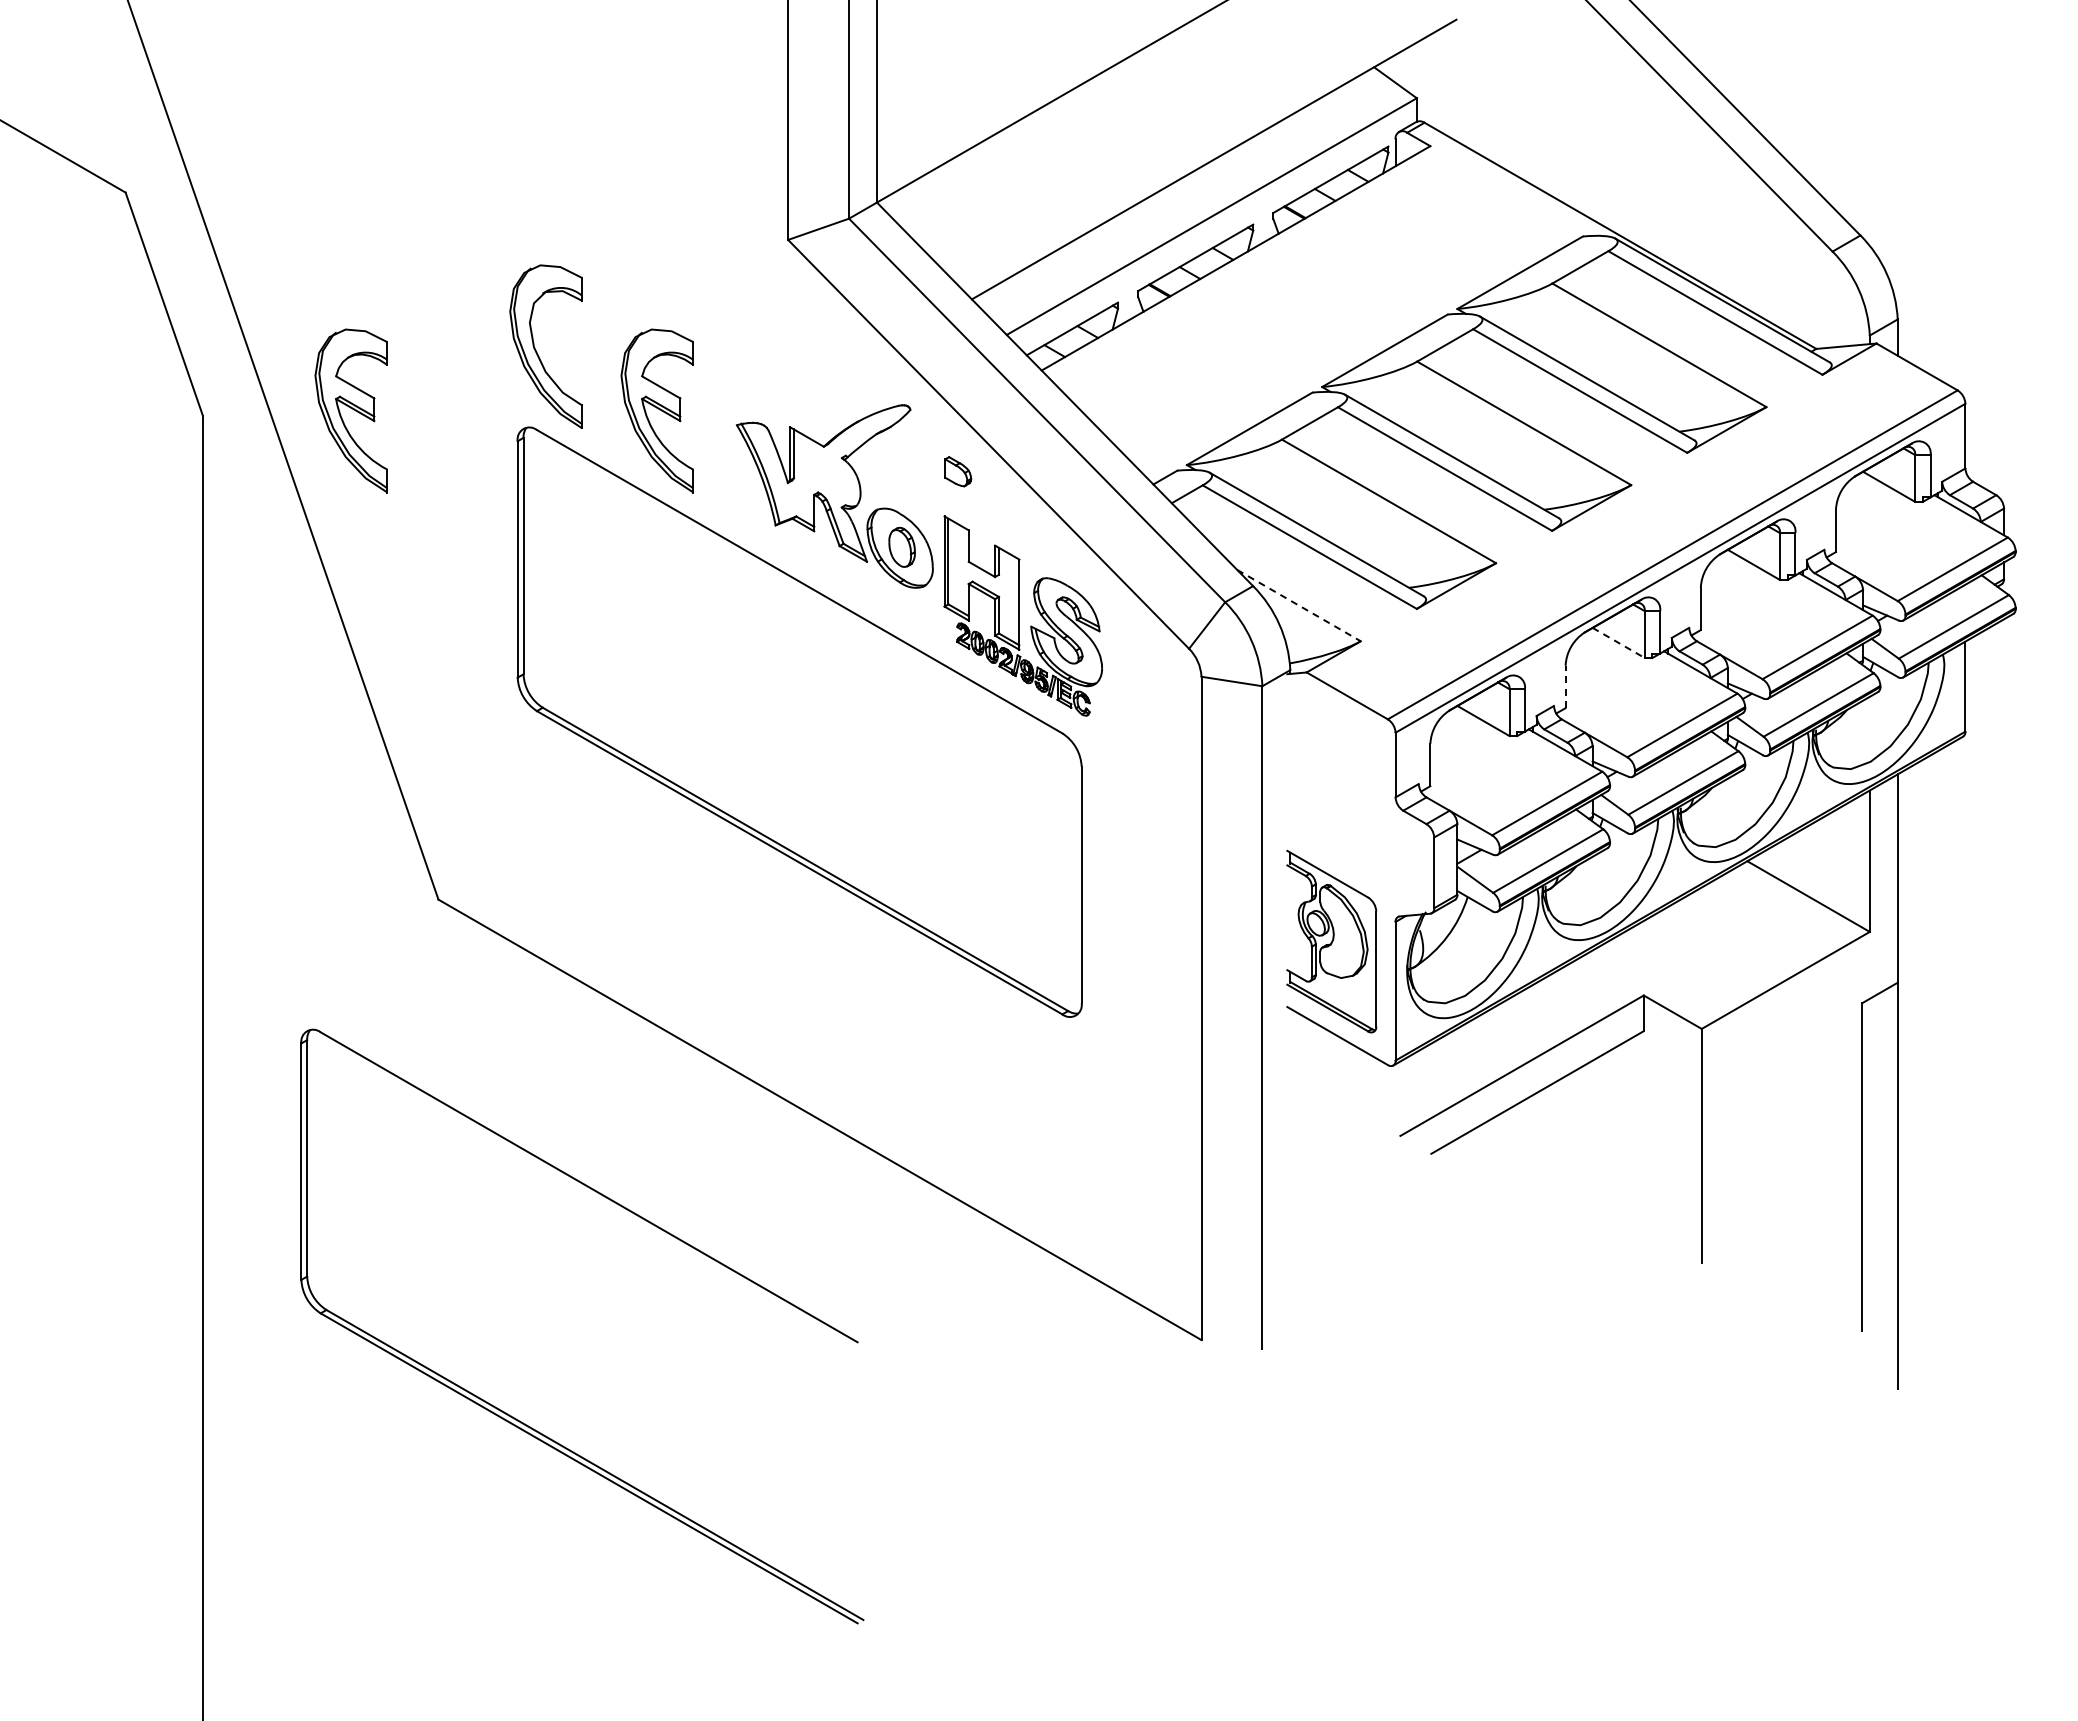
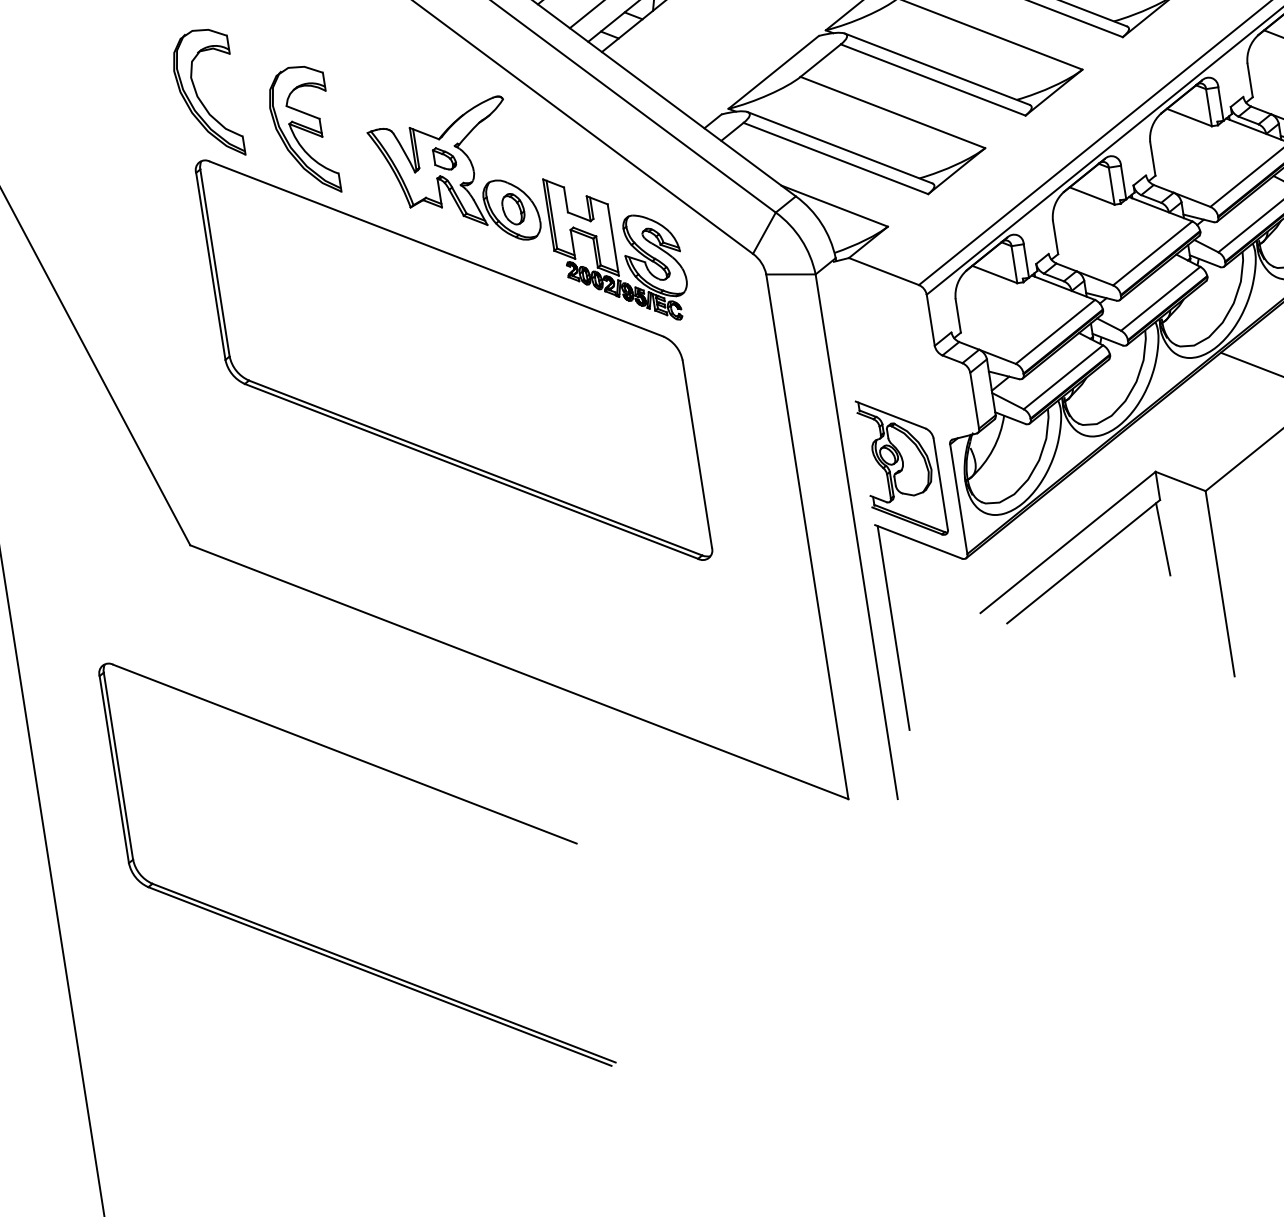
part: (350, 410) -> (60, 169), removed
part: (958, 471) -> (445, 158), moved
line: (1299, 605) -> (834, 205), dashed -> solid
line: (1619, 643) -> (1092, 196), dashed -> solid
line: (1565, 686) -> (1055, 237), dashed -> solid
line: (1639, 1080) -> (1162, 539), added
line: (1290, 1137) -> (893, 627), added

